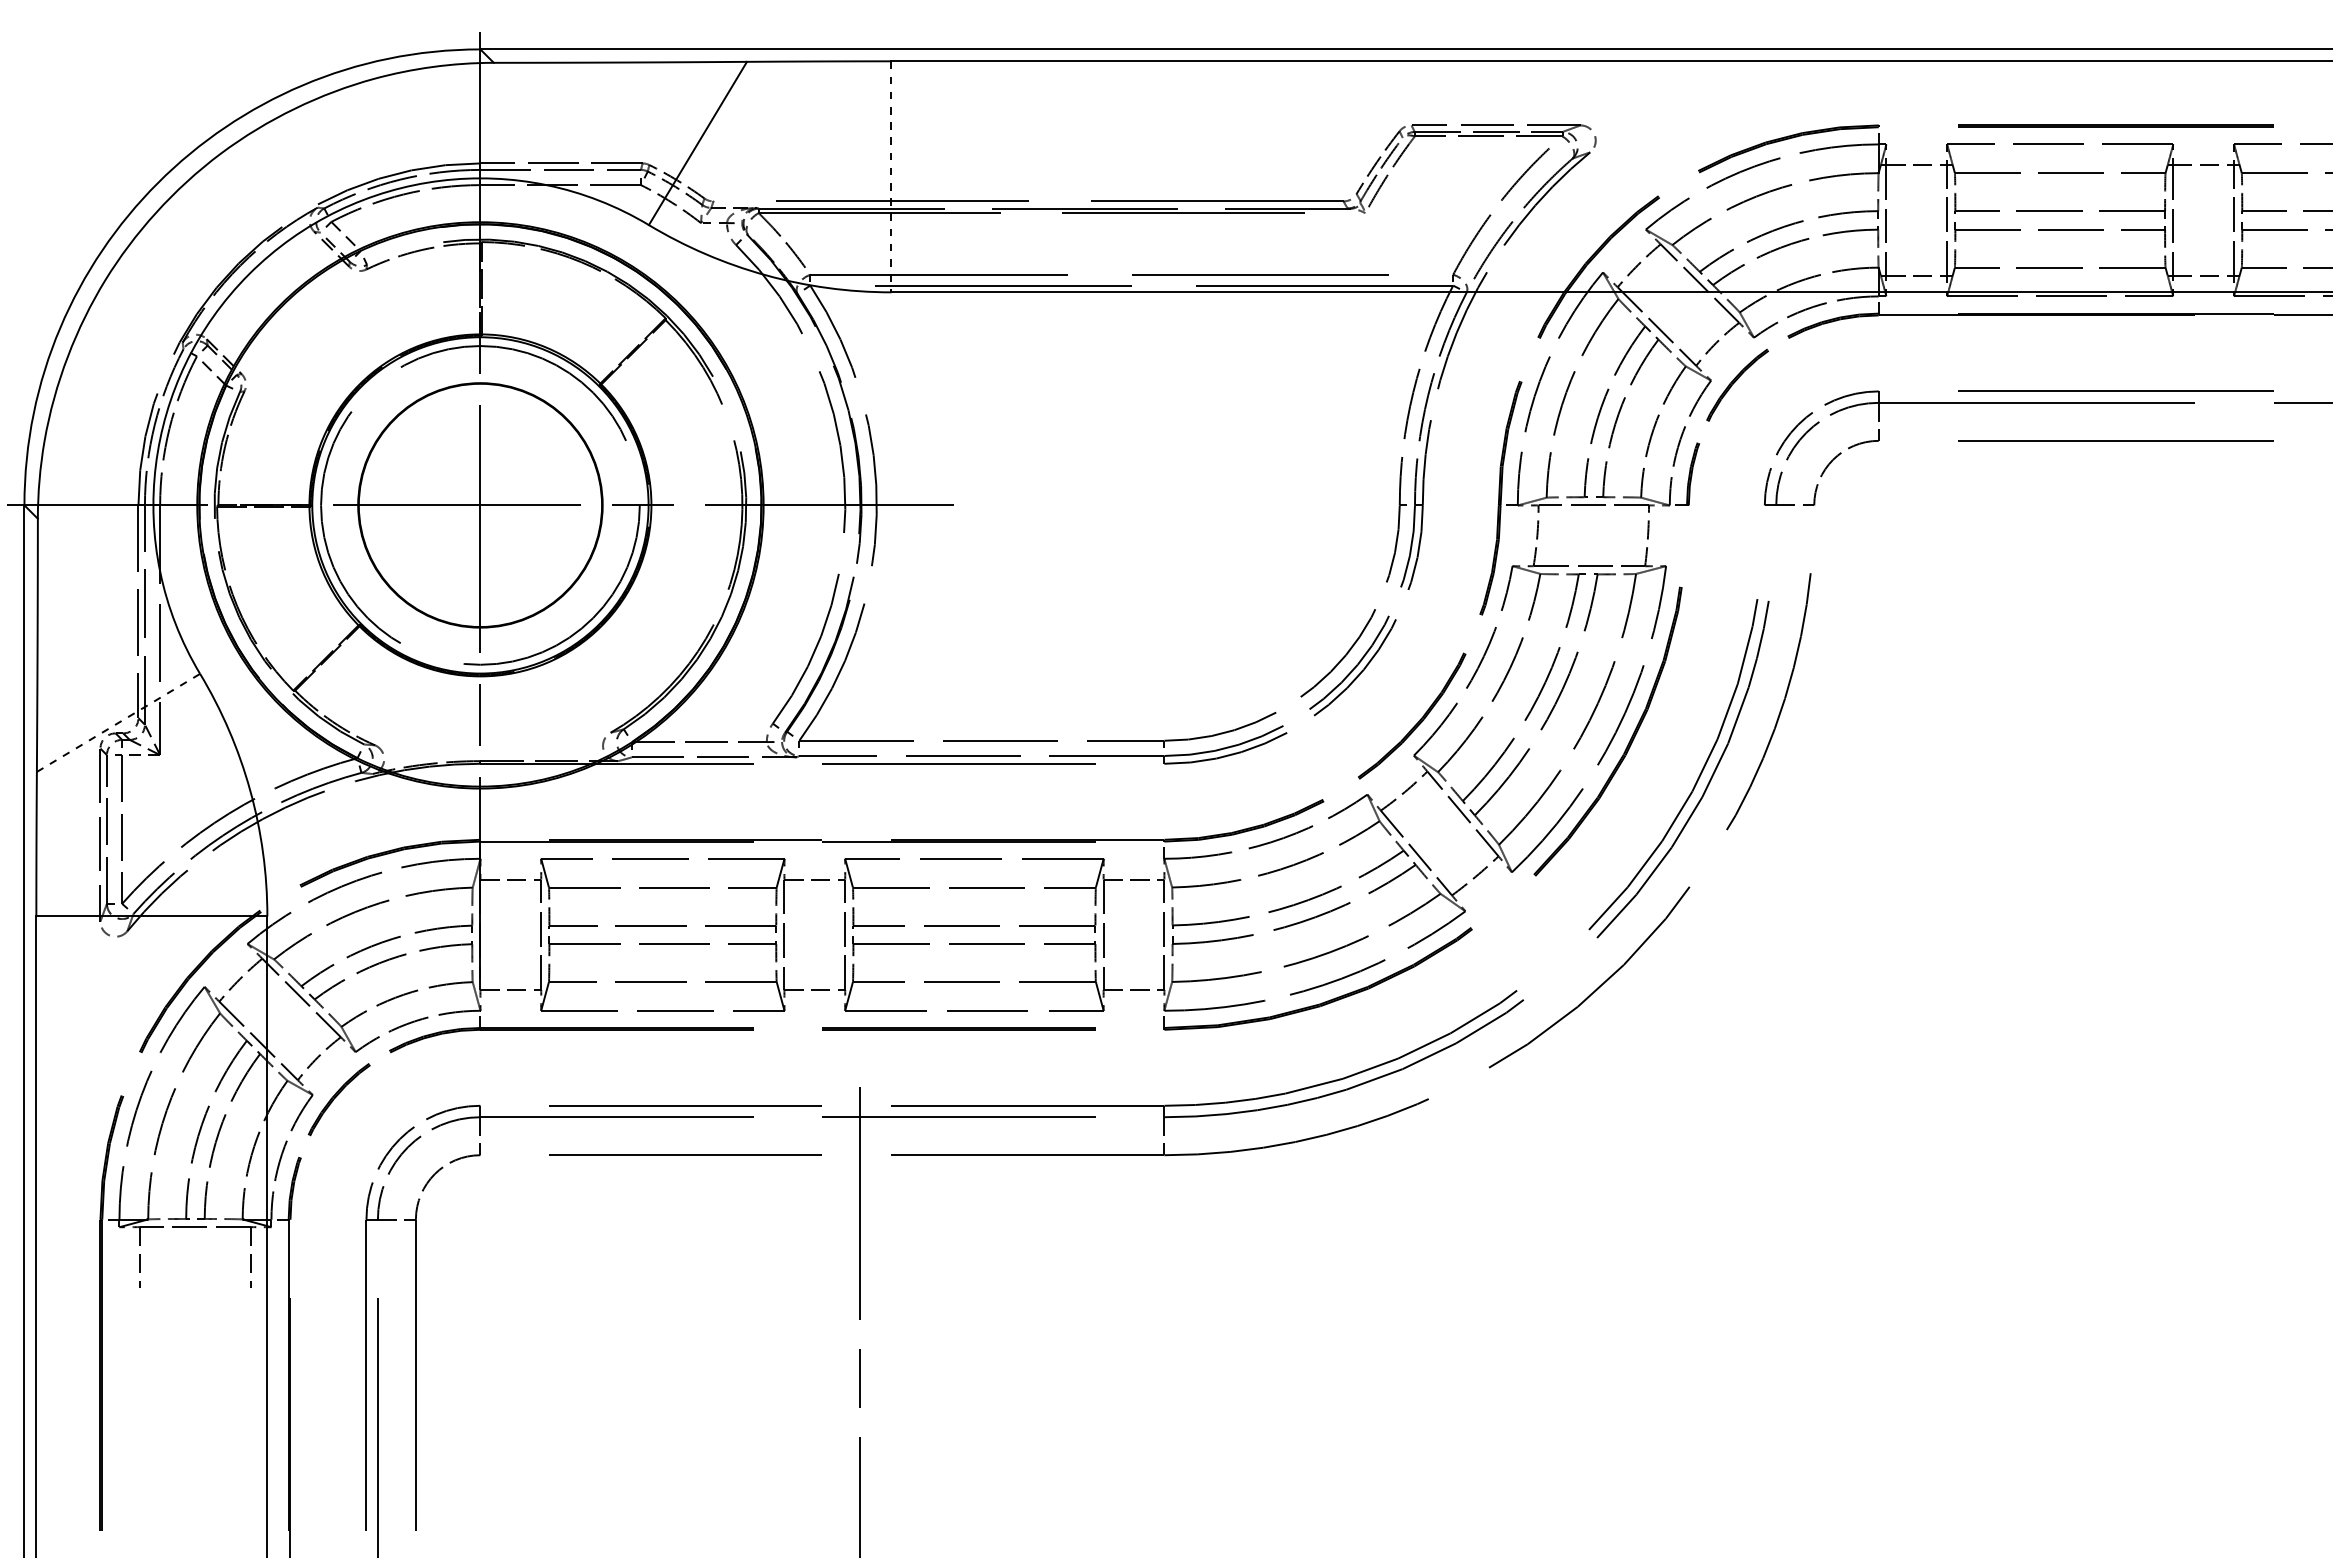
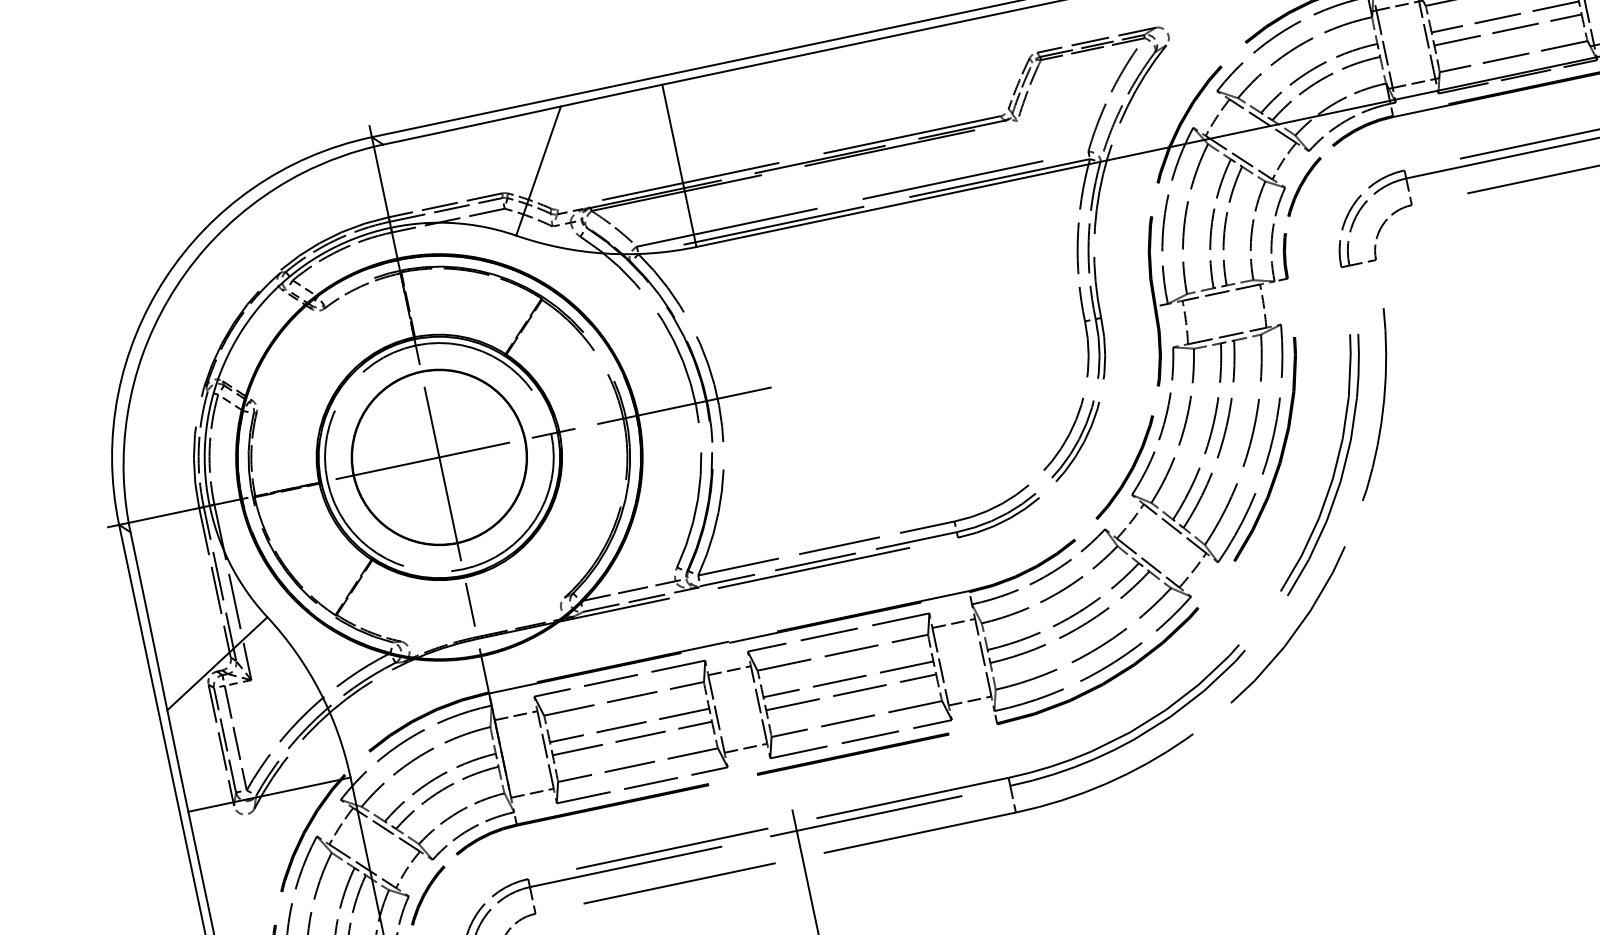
line: (891, 176) -> (679, 165), dashed -> solid
line: (118, 722) -> (217, 663), dashed -> solid

